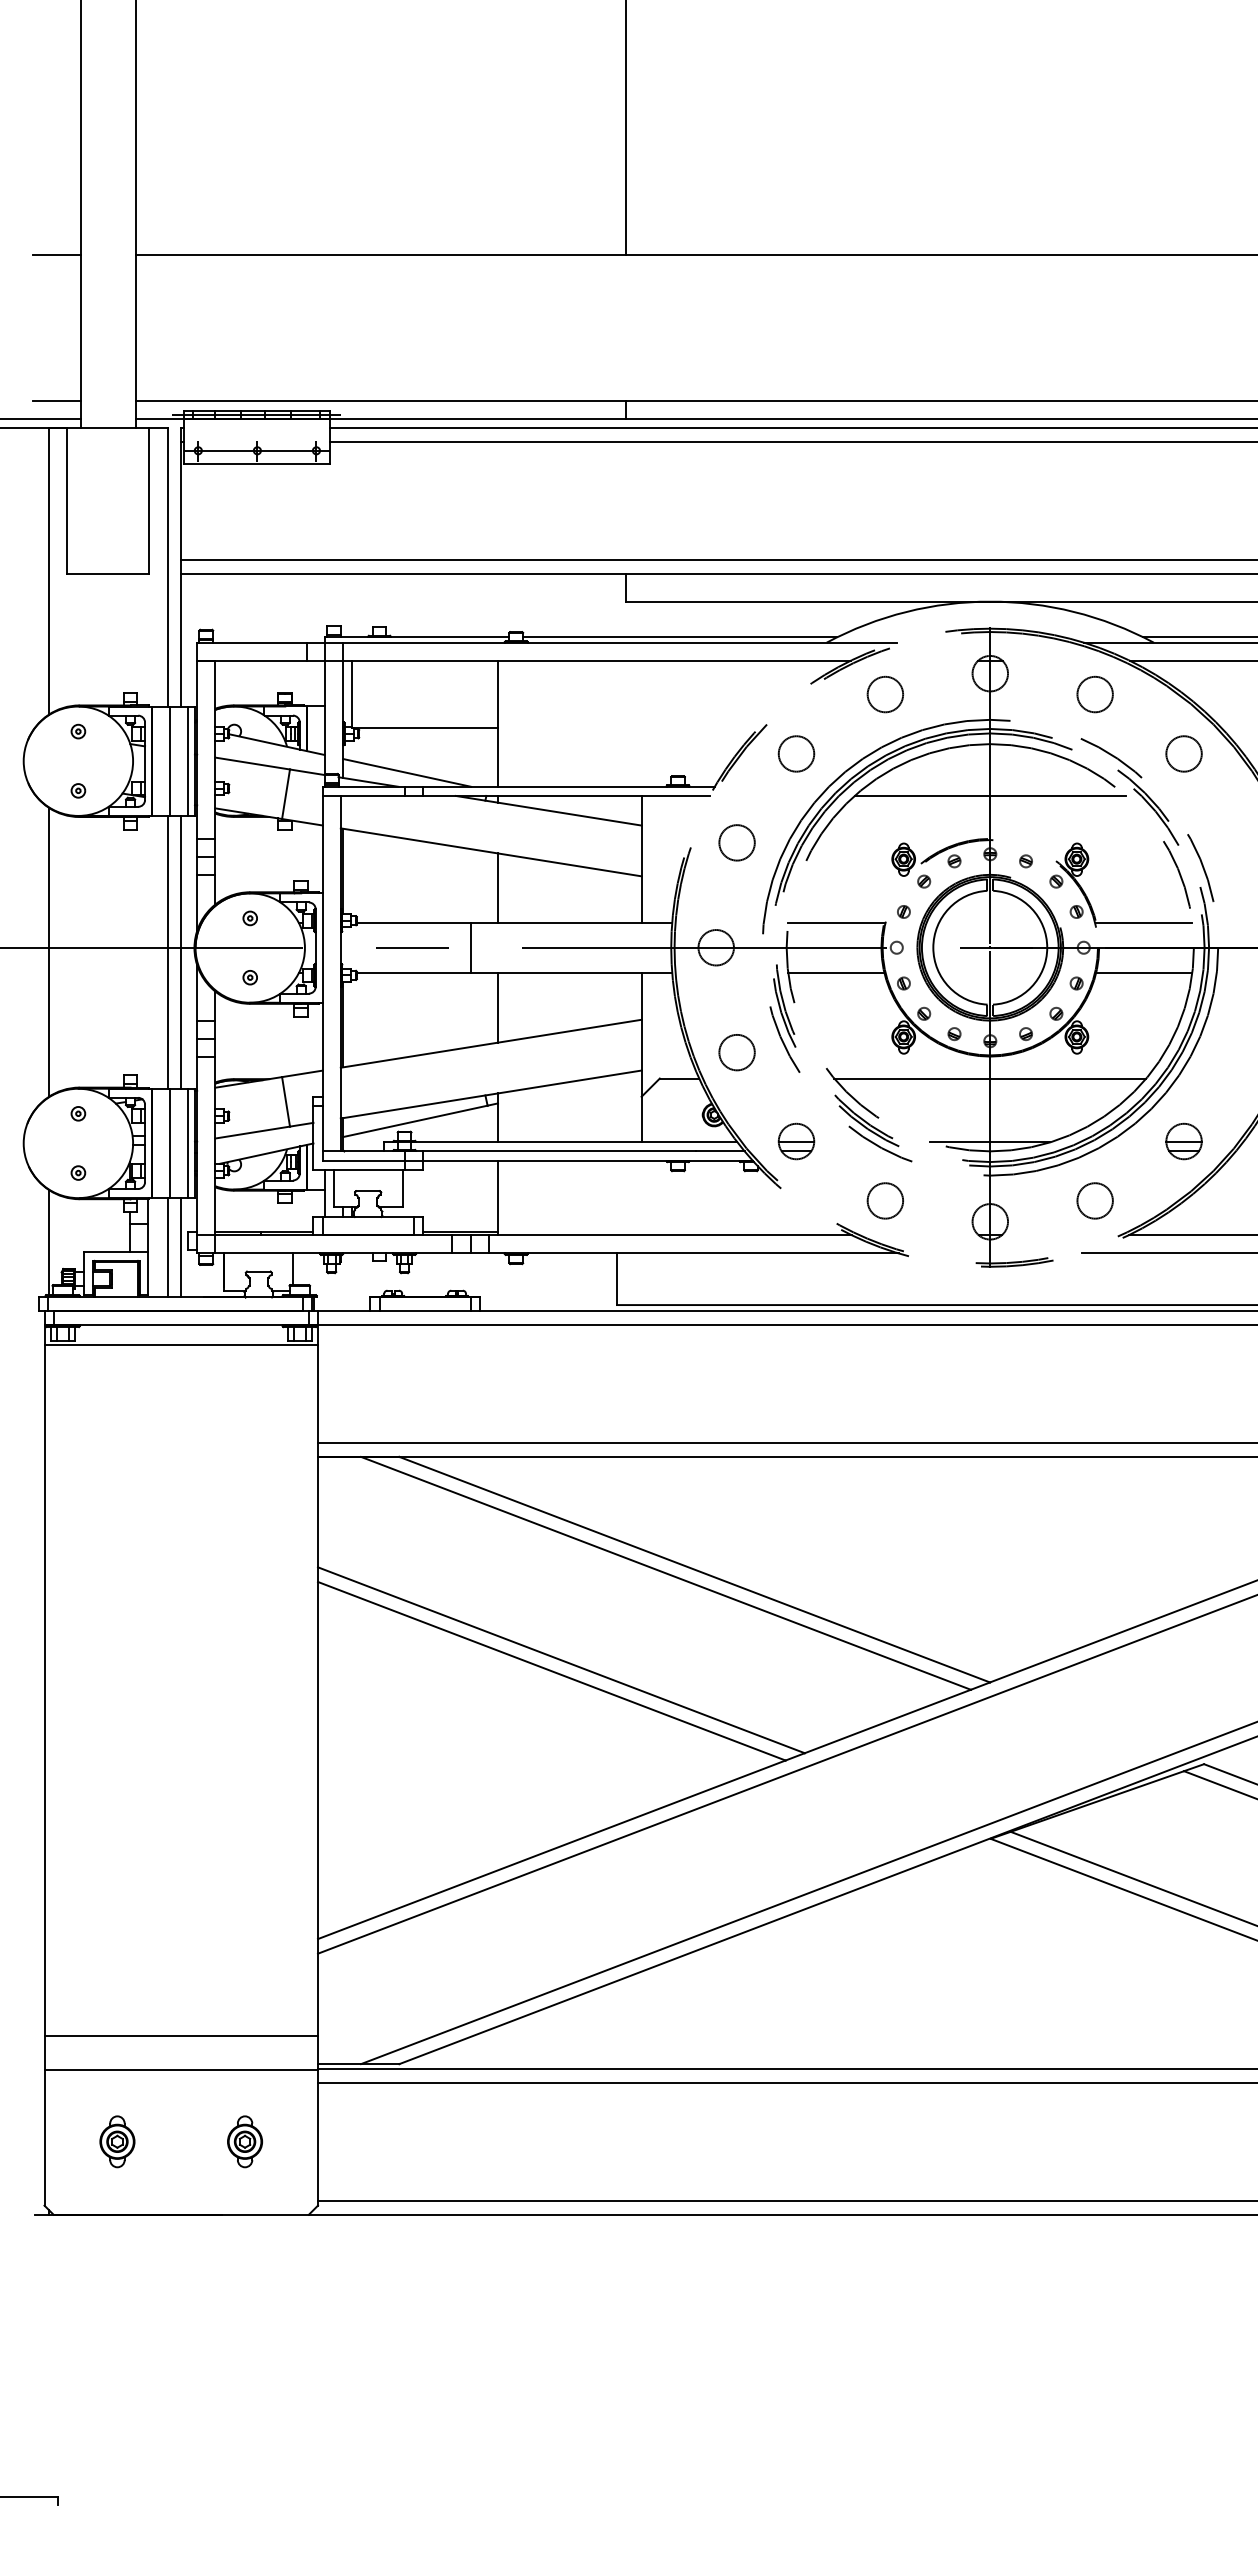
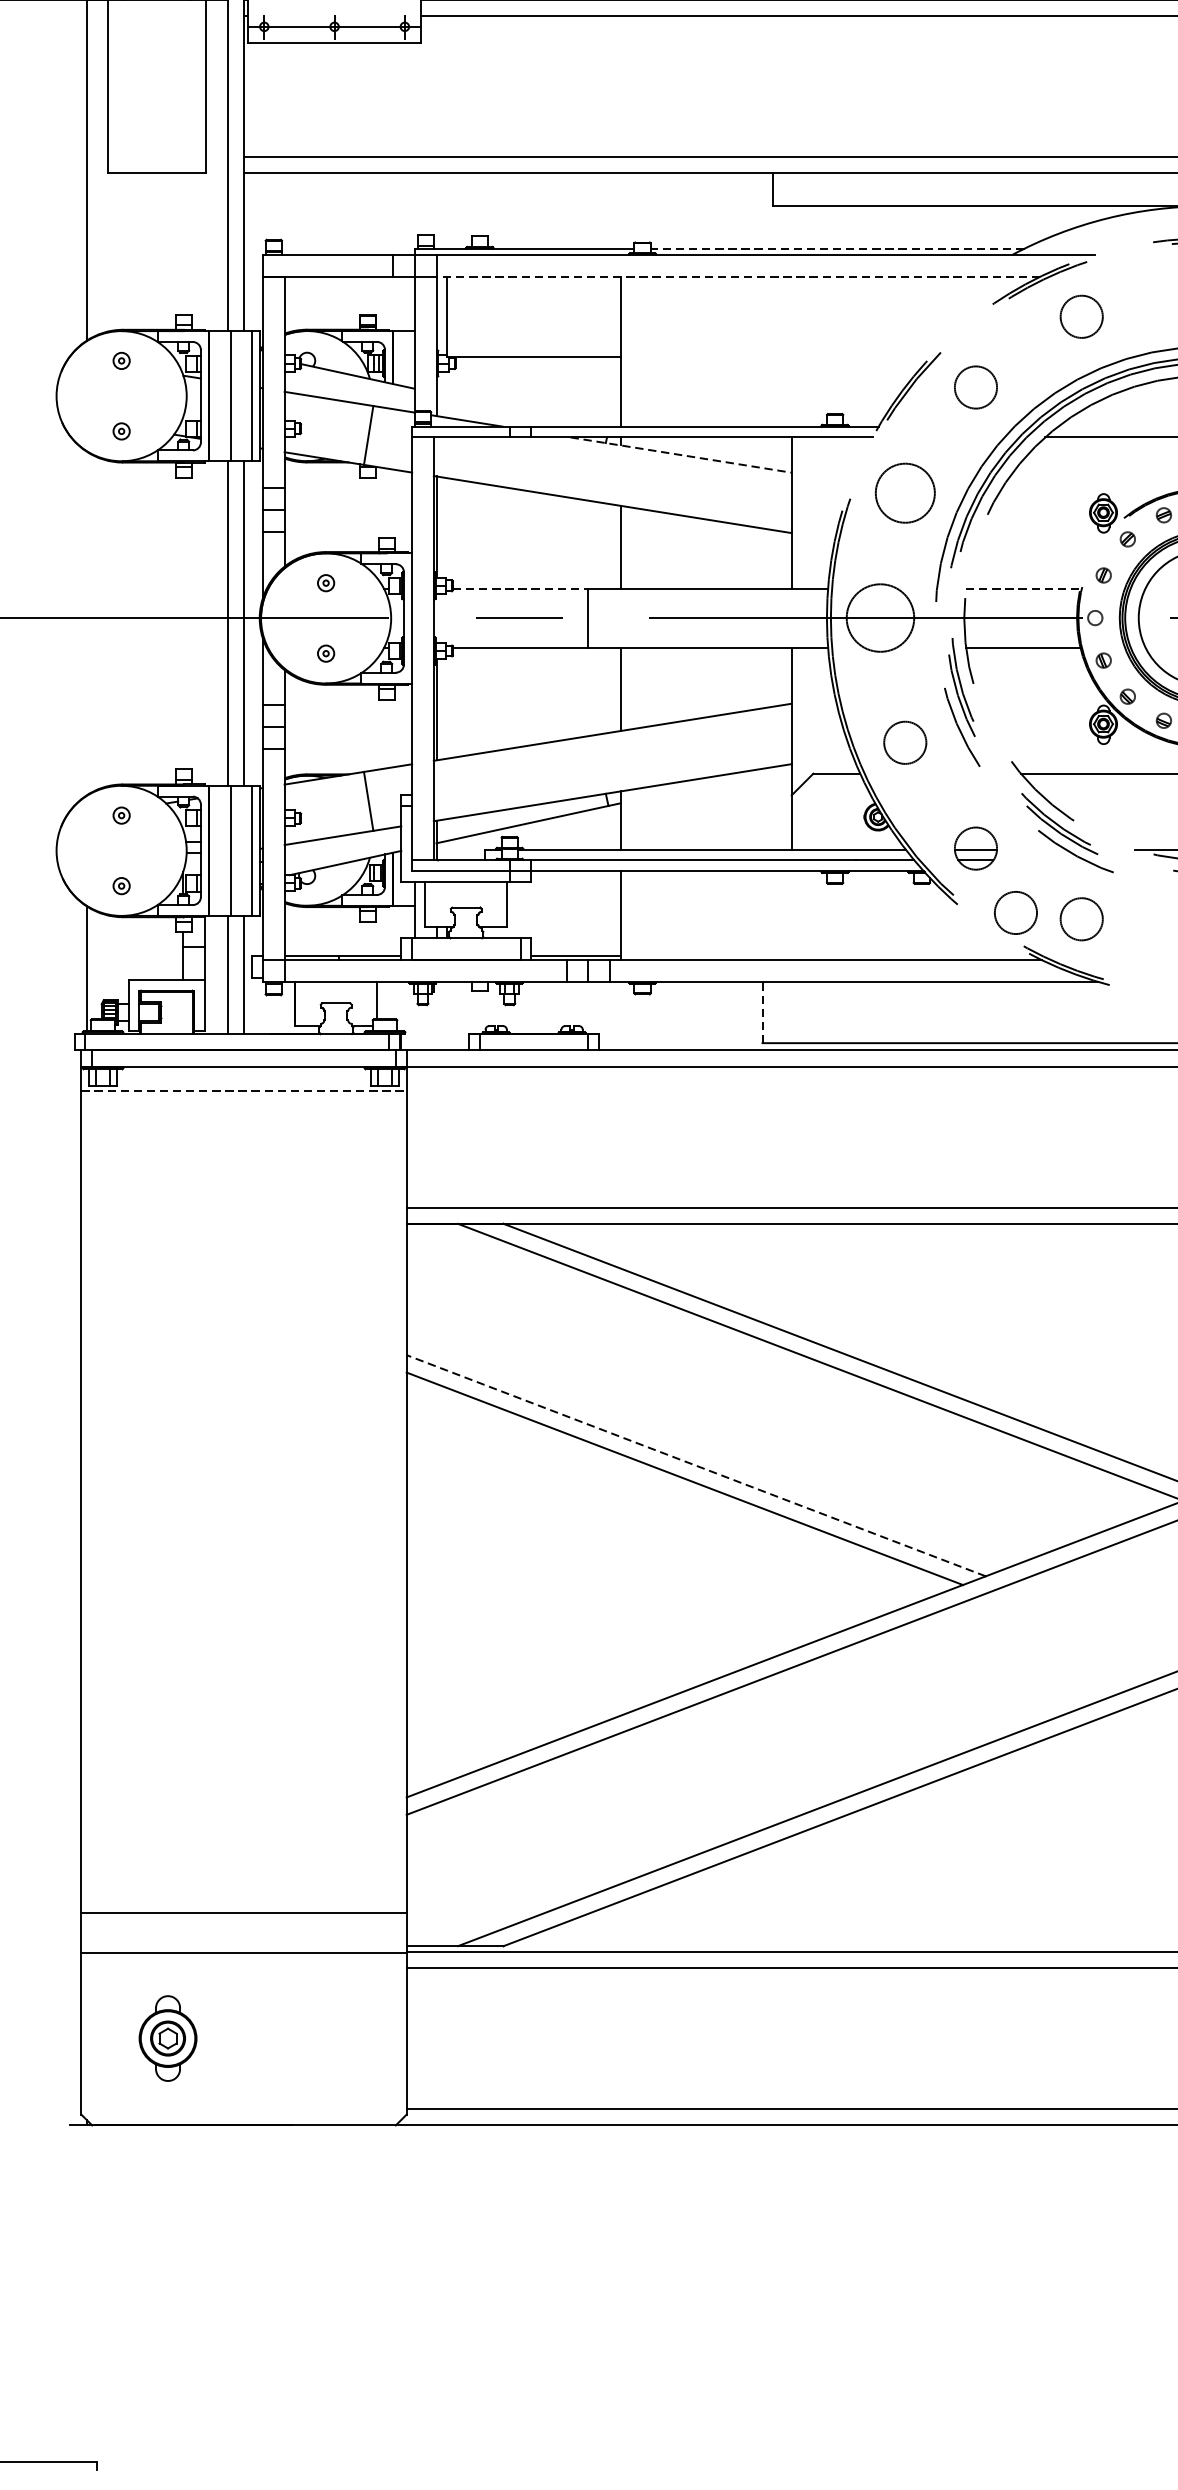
line: (679, 637) -> (836, 248), solid -> dashed
line: (596, 660) -> (738, 276), solid -> dashed
line: (407, 772) -> (513, 409), removed
line: (549, 810) -> (682, 454), solid -> dashed
circle: (736, 842) -> (904, 492), size x1.4
line: (413, 922) -> (520, 588), solid -> dashed
line: (836, 922) -> (1023, 588), solid -> dashed
circle: (715, 947) -> (879, 617), size x1.6
line: (49, 951) -> (87, 622), removed
circle: (829, 1195) -> (1015, 912), added
line: (617, 1279) -> (763, 1012), solid -> dashed
line: (181, 1345) -> (244, 1091), solid -> dashed
line: (561, 1660) -> (696, 1466), solid -> dashed
part: (117, 2141) -> (168, 2038), size x1.4
part: (244, 2141) -> (319, 2038), removed

